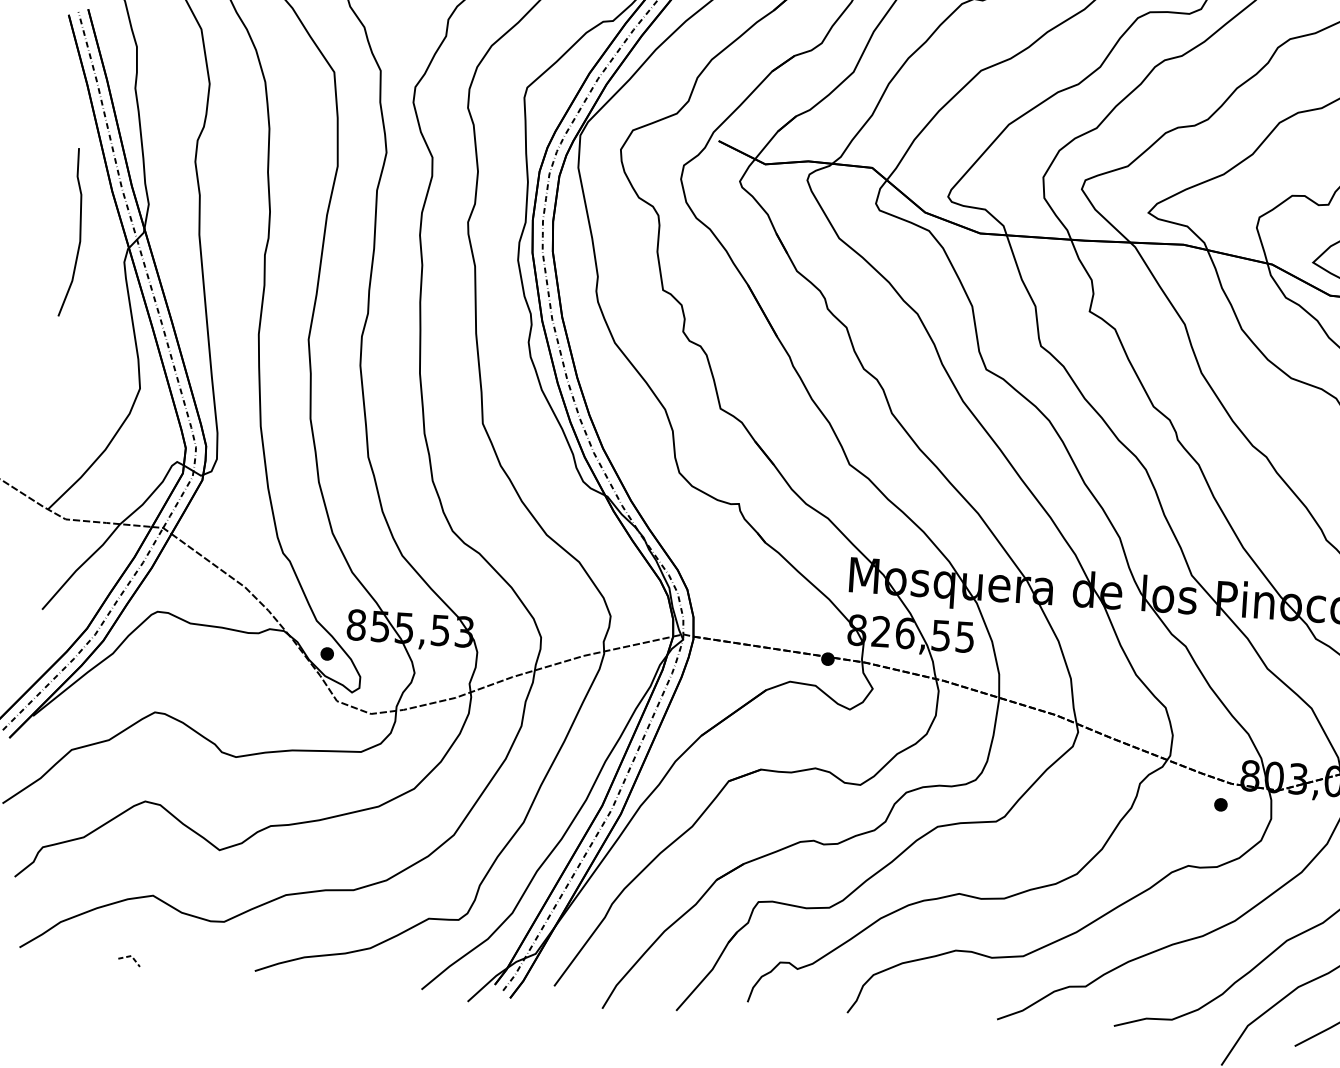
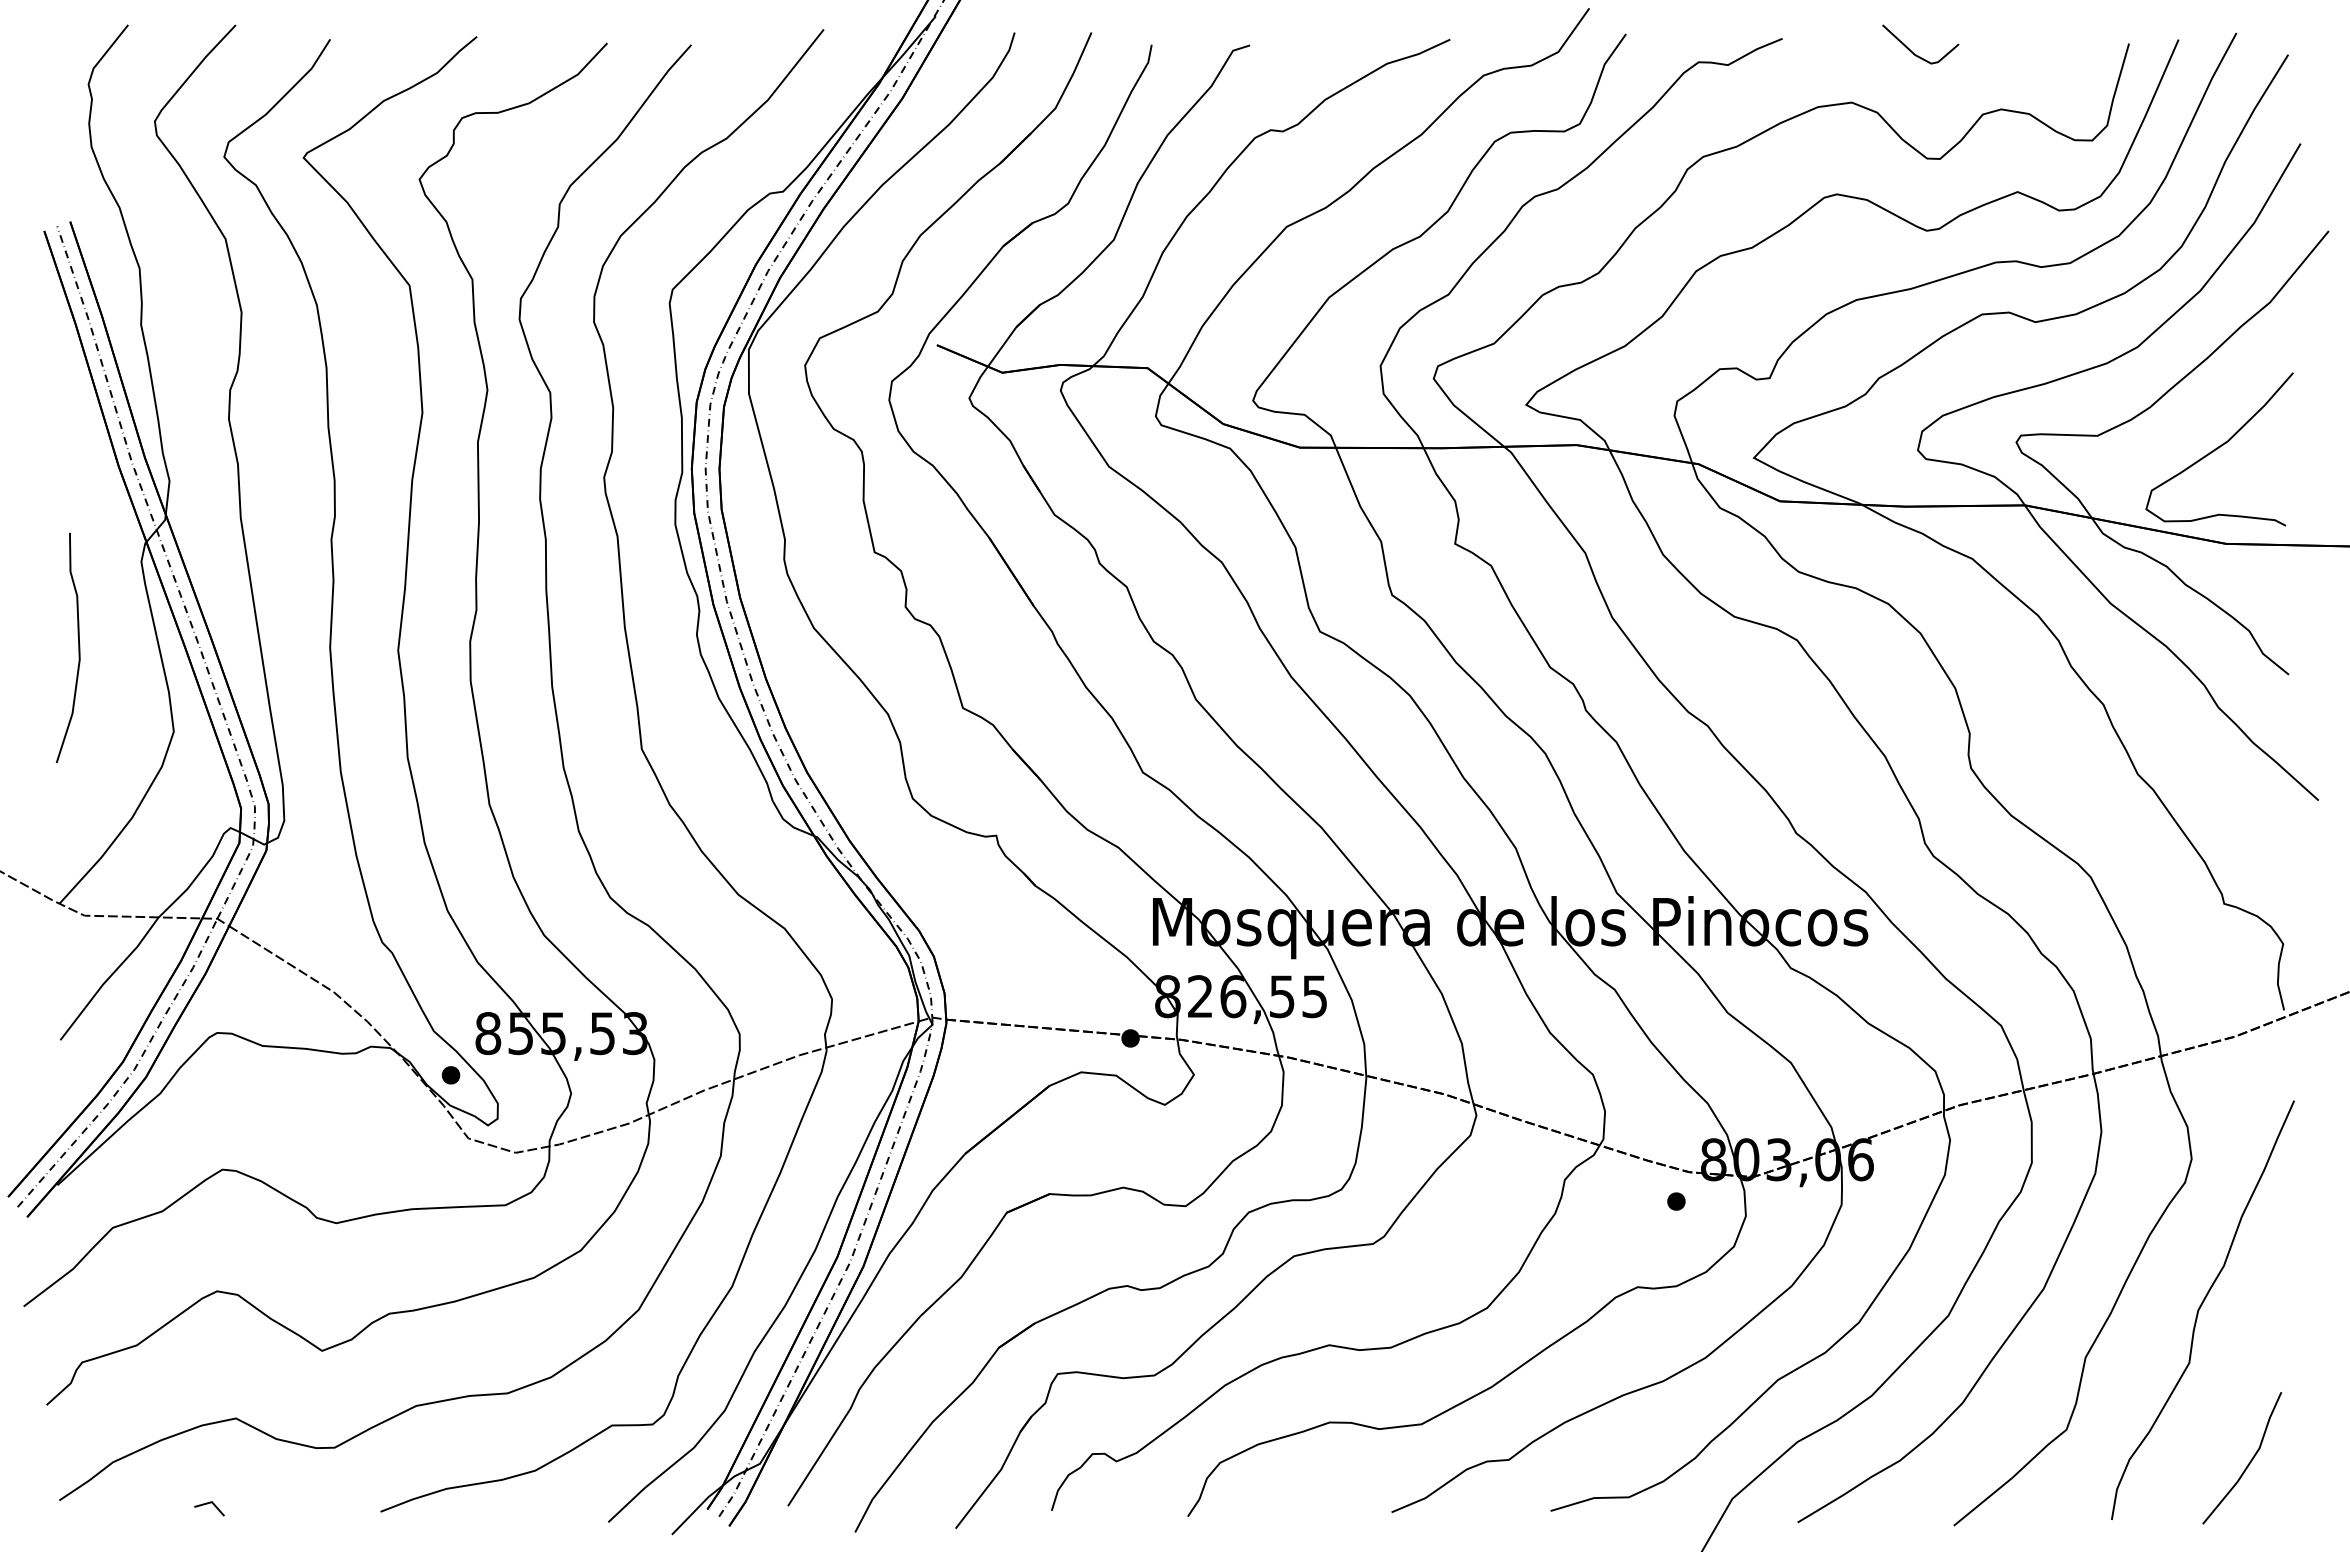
curve: (79, 232) -> (78, 647), moved
line: (131, 956) -> (211, 1502), dashed -> solid

